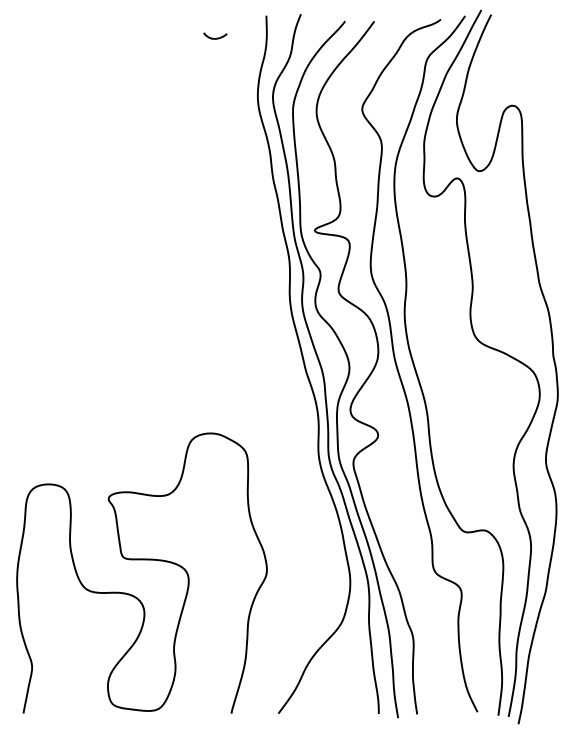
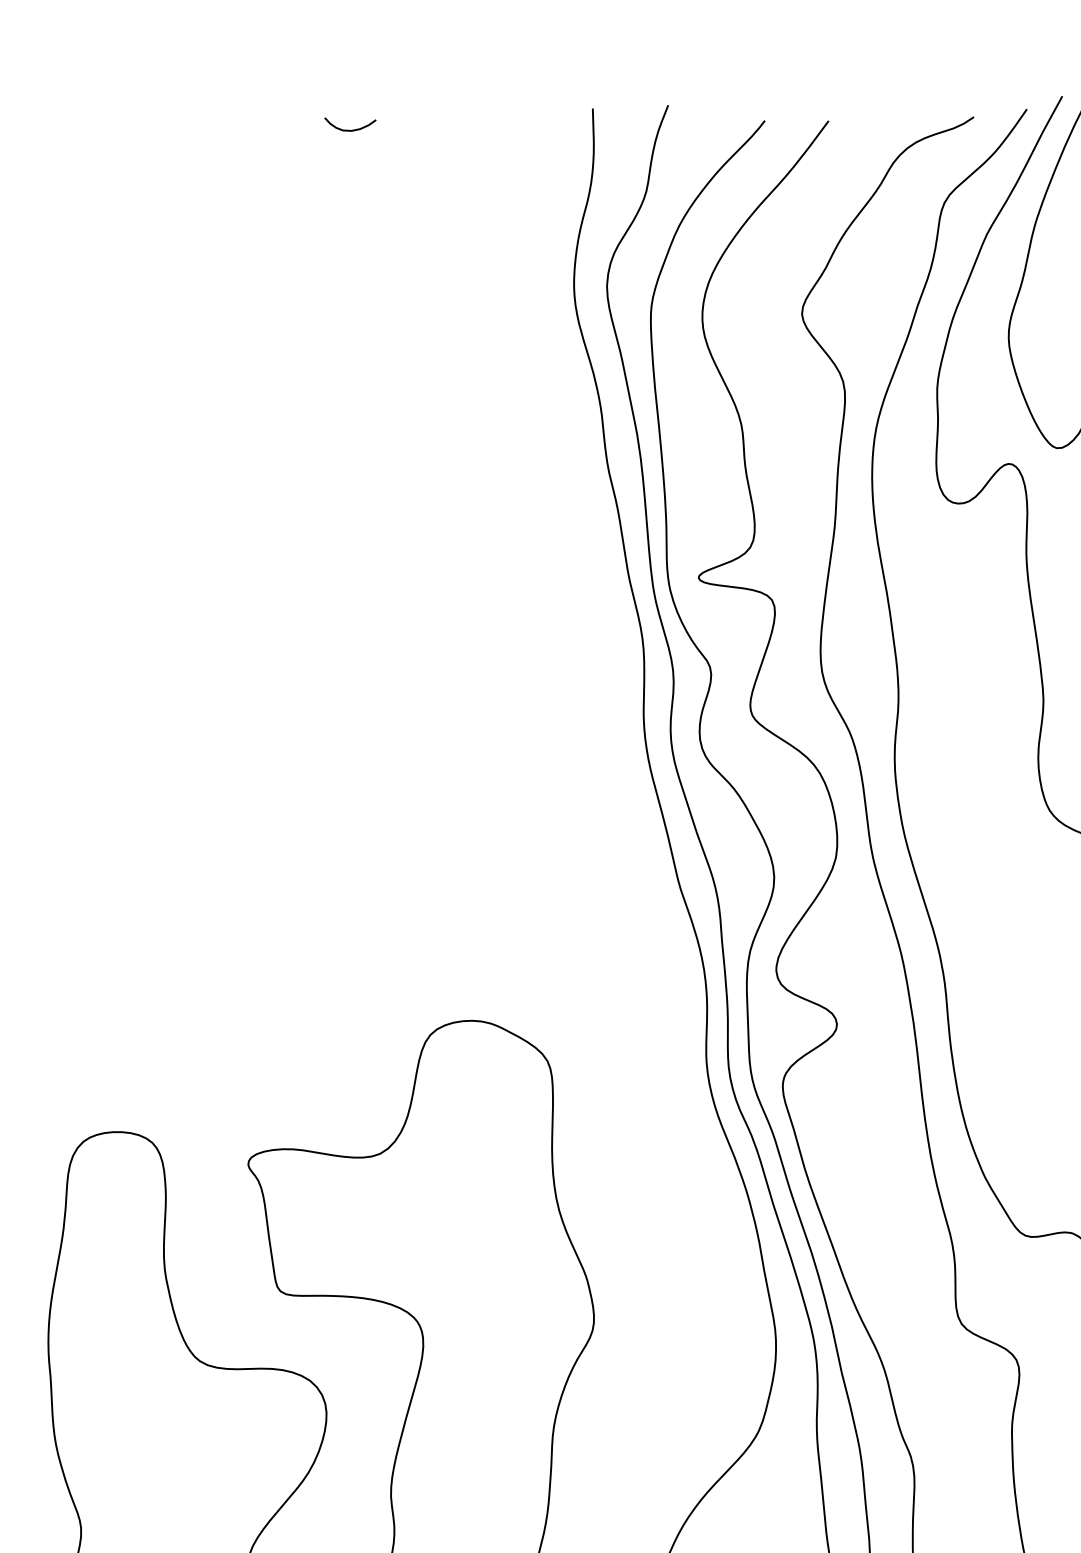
curve: (216, 37) -> (352, 127), moved

